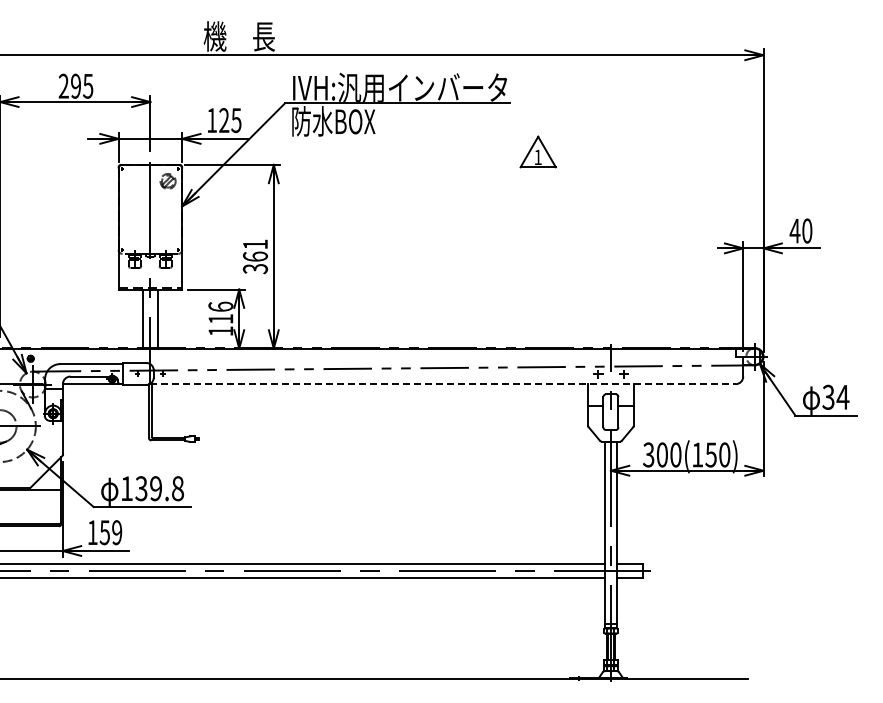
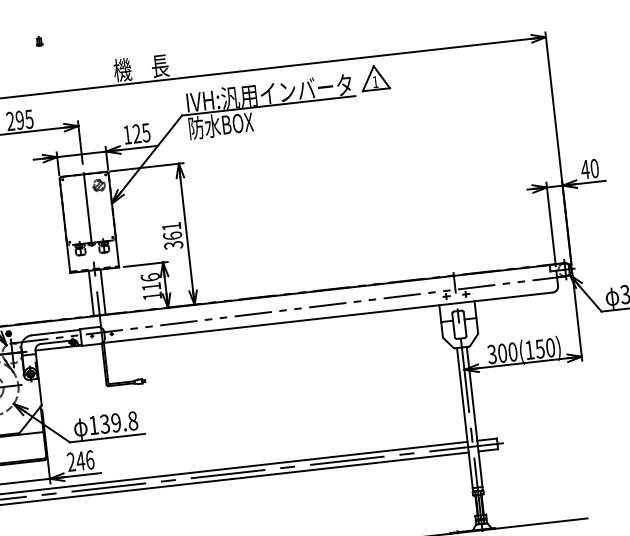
part: (537, 151) -> (374, 77), moved
line: (442, 384) -> (327, 318), dashed -> solid
text: (104, 532) -> (80, 460), 159 -> 246

